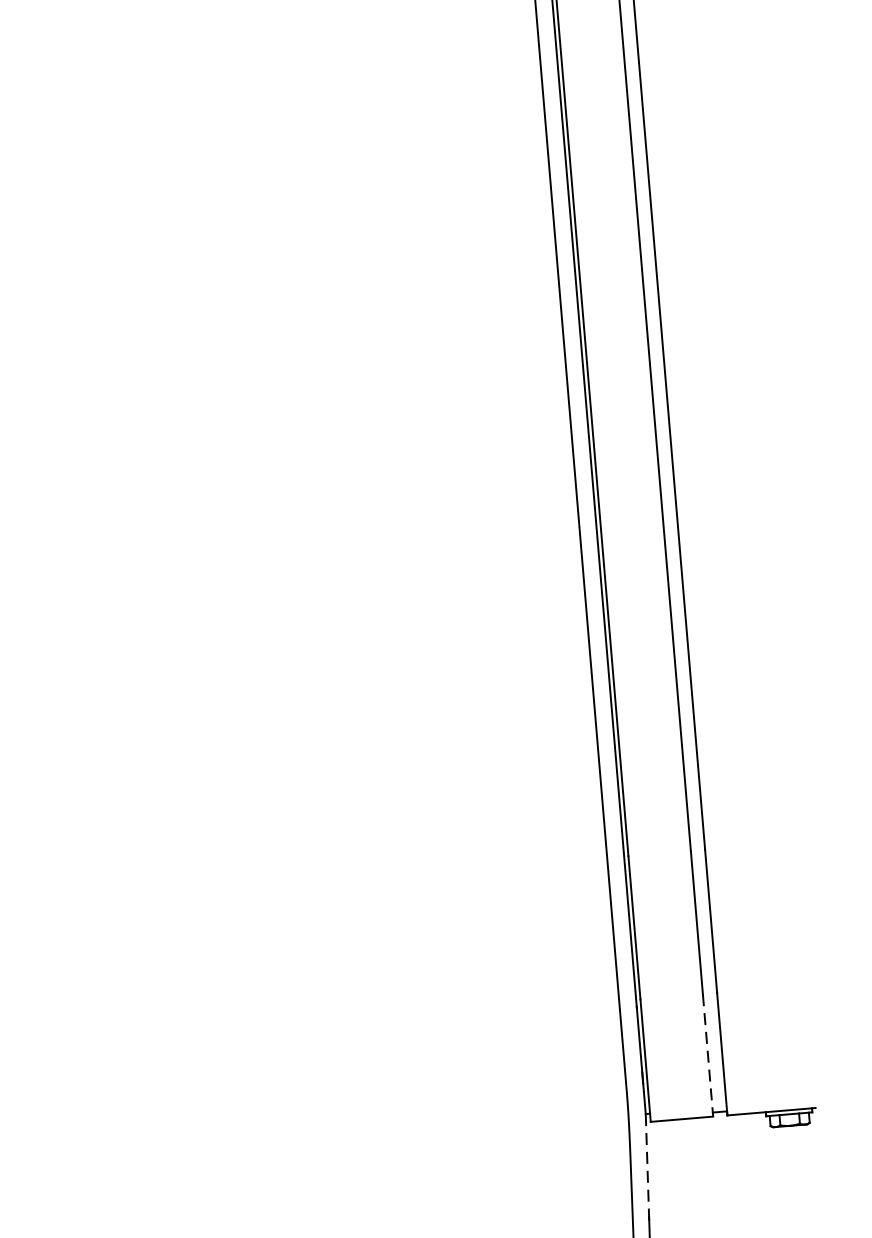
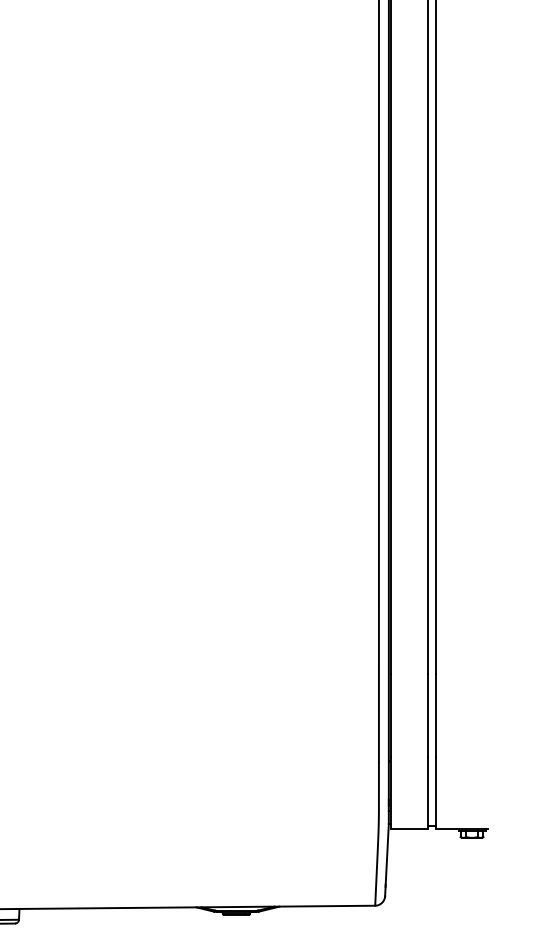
line: (707, 1056) -> (427, 793), dashed -> solid
line: (648, 1168) -> (387, 855), dashed -> solid

